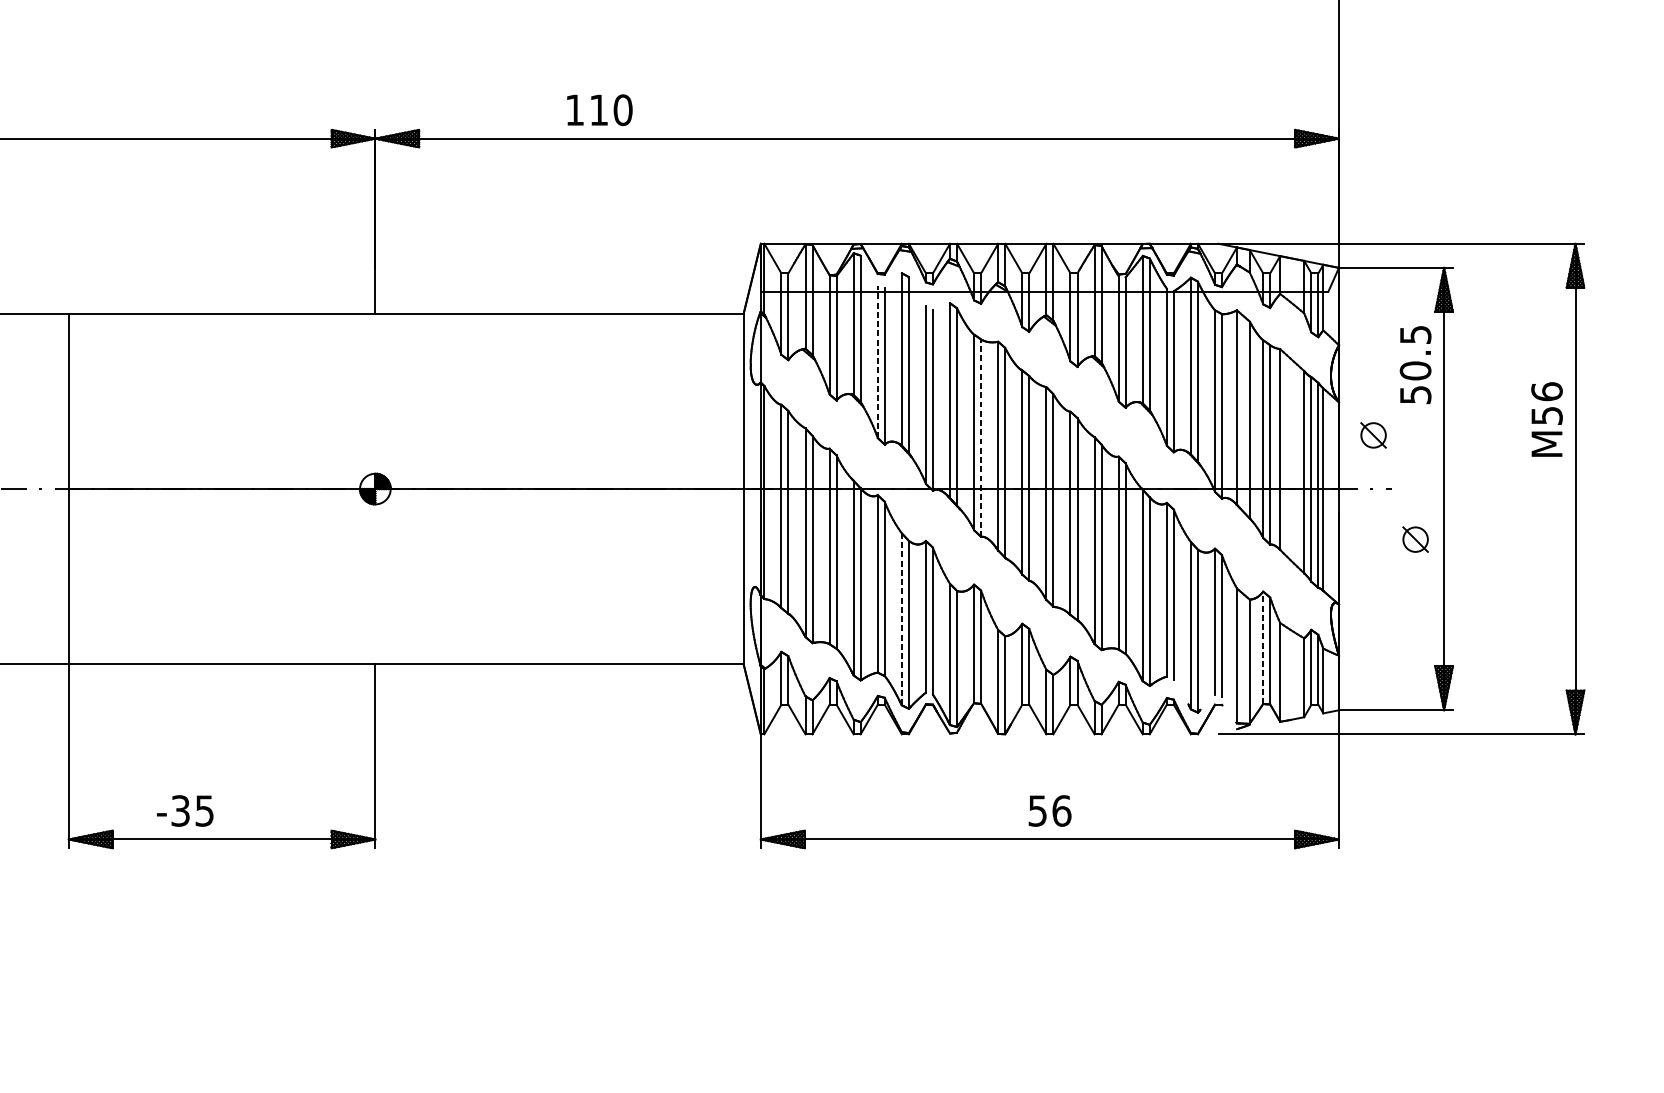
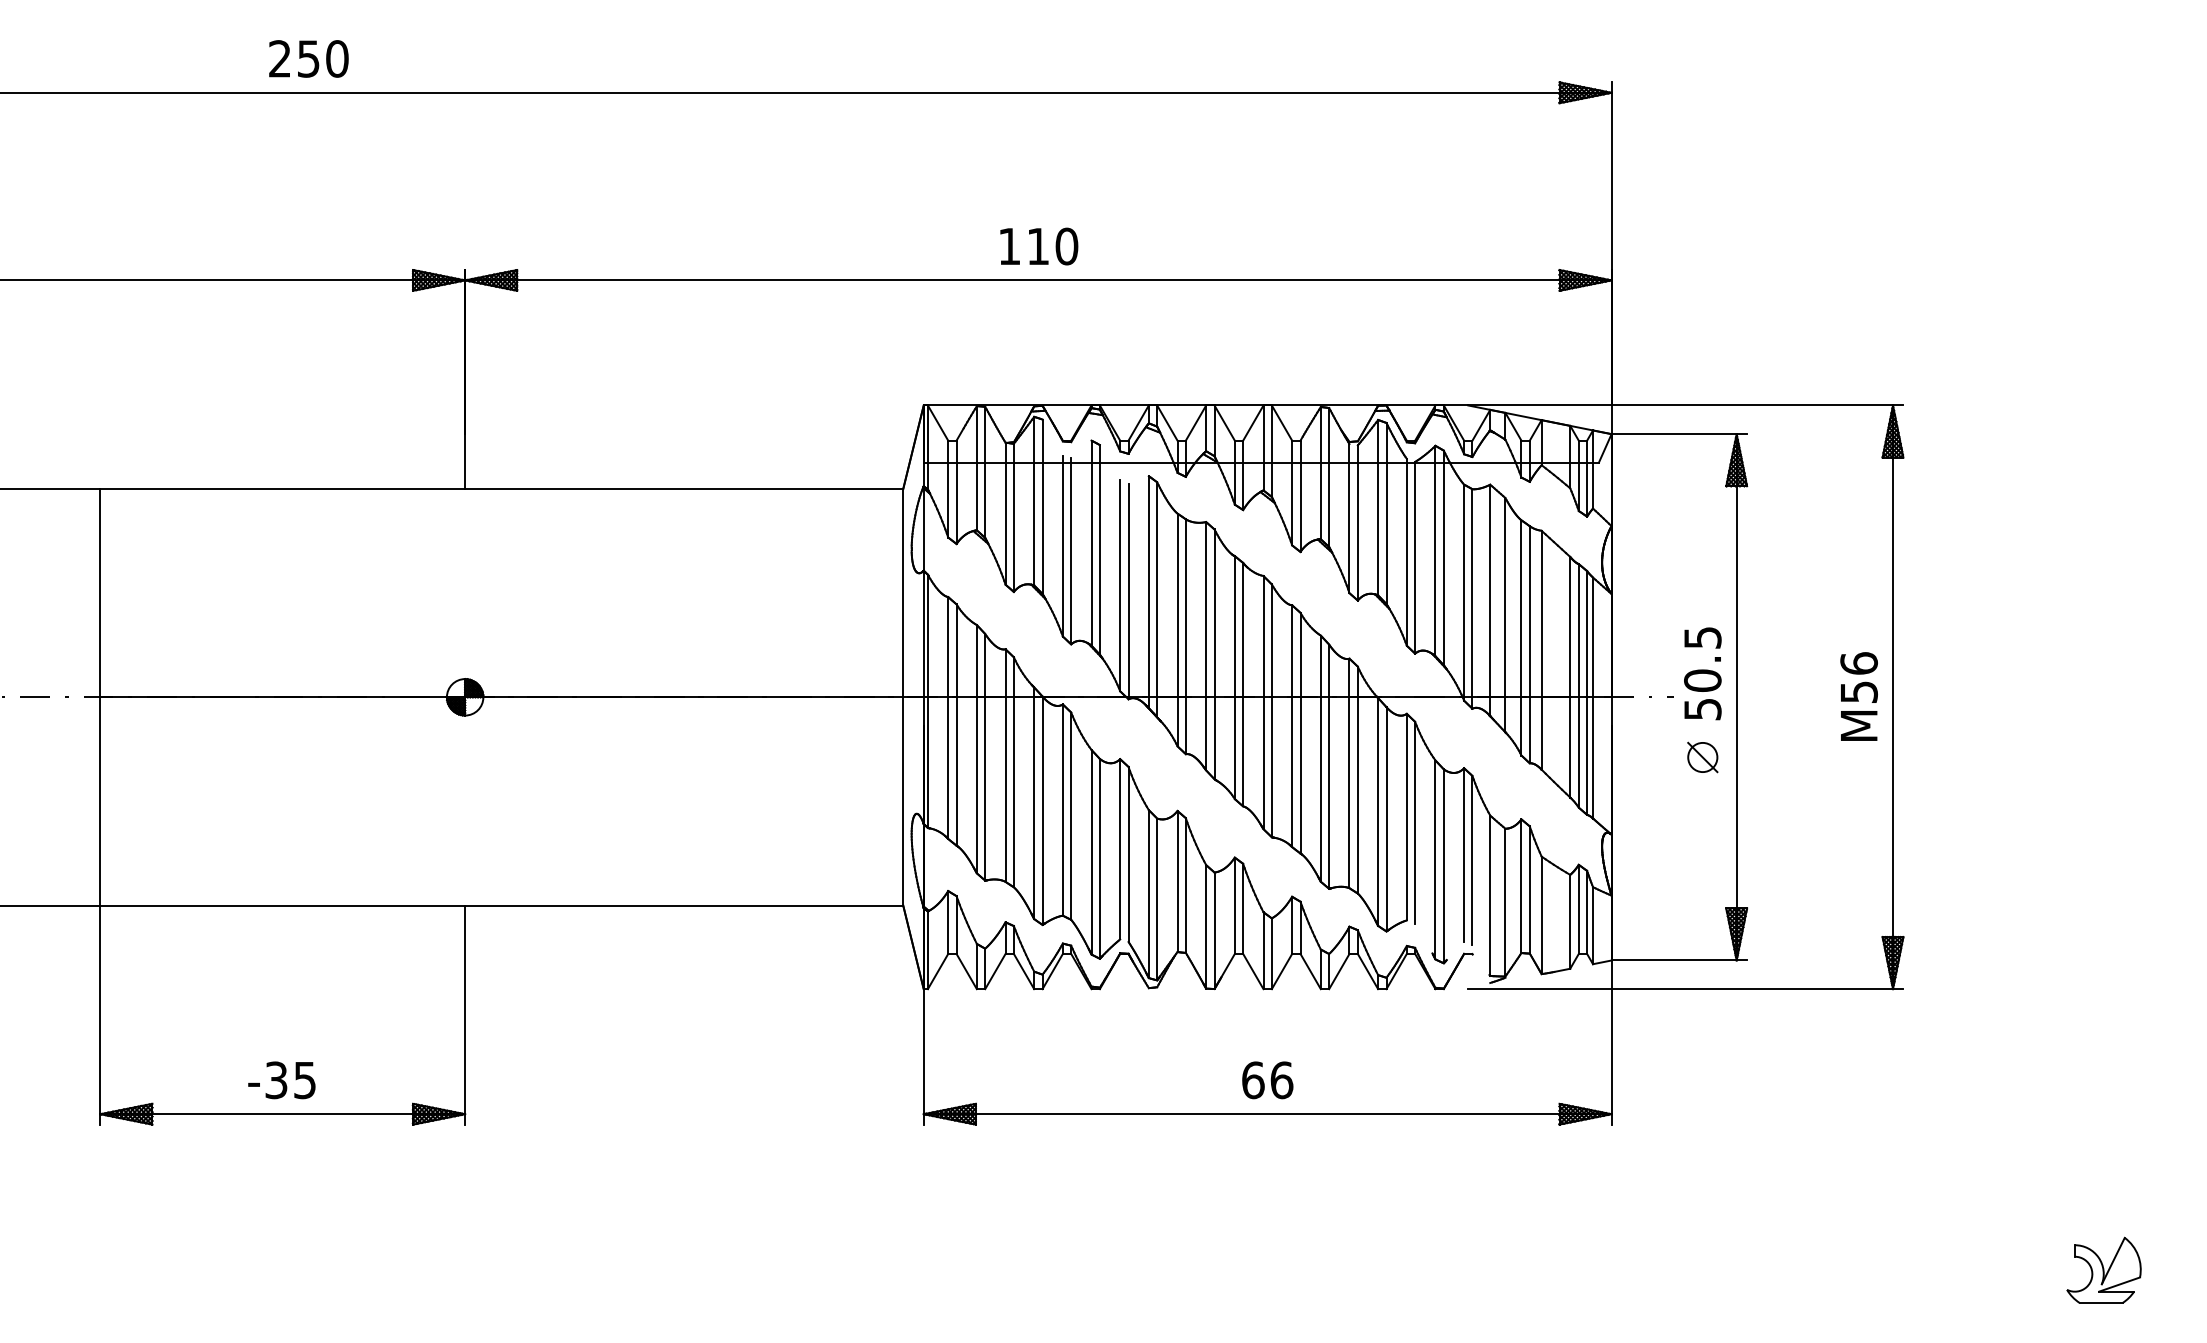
text: (600, 110) -> (1039, 246), moved
line: (877, 362) -> (1062, 546), dashed -> solid
text: (1415, 364) -> (1702, 673), moved
text: (1546, 419) -> (1858, 696), moved
part: (1373, 435) -> (1652, 633), removed
line: (980, 437) -> (1185, 636), dashed -> solid
line: (901, 618) -> (1091, 851), dashed -> solid
line: (1263, 648) -> (1521, 886), dashed -> solid
text: (184, 811) -> (281, 1080), moved
text: (1037, 811) -> (1253, 1080), 56 -> 66

